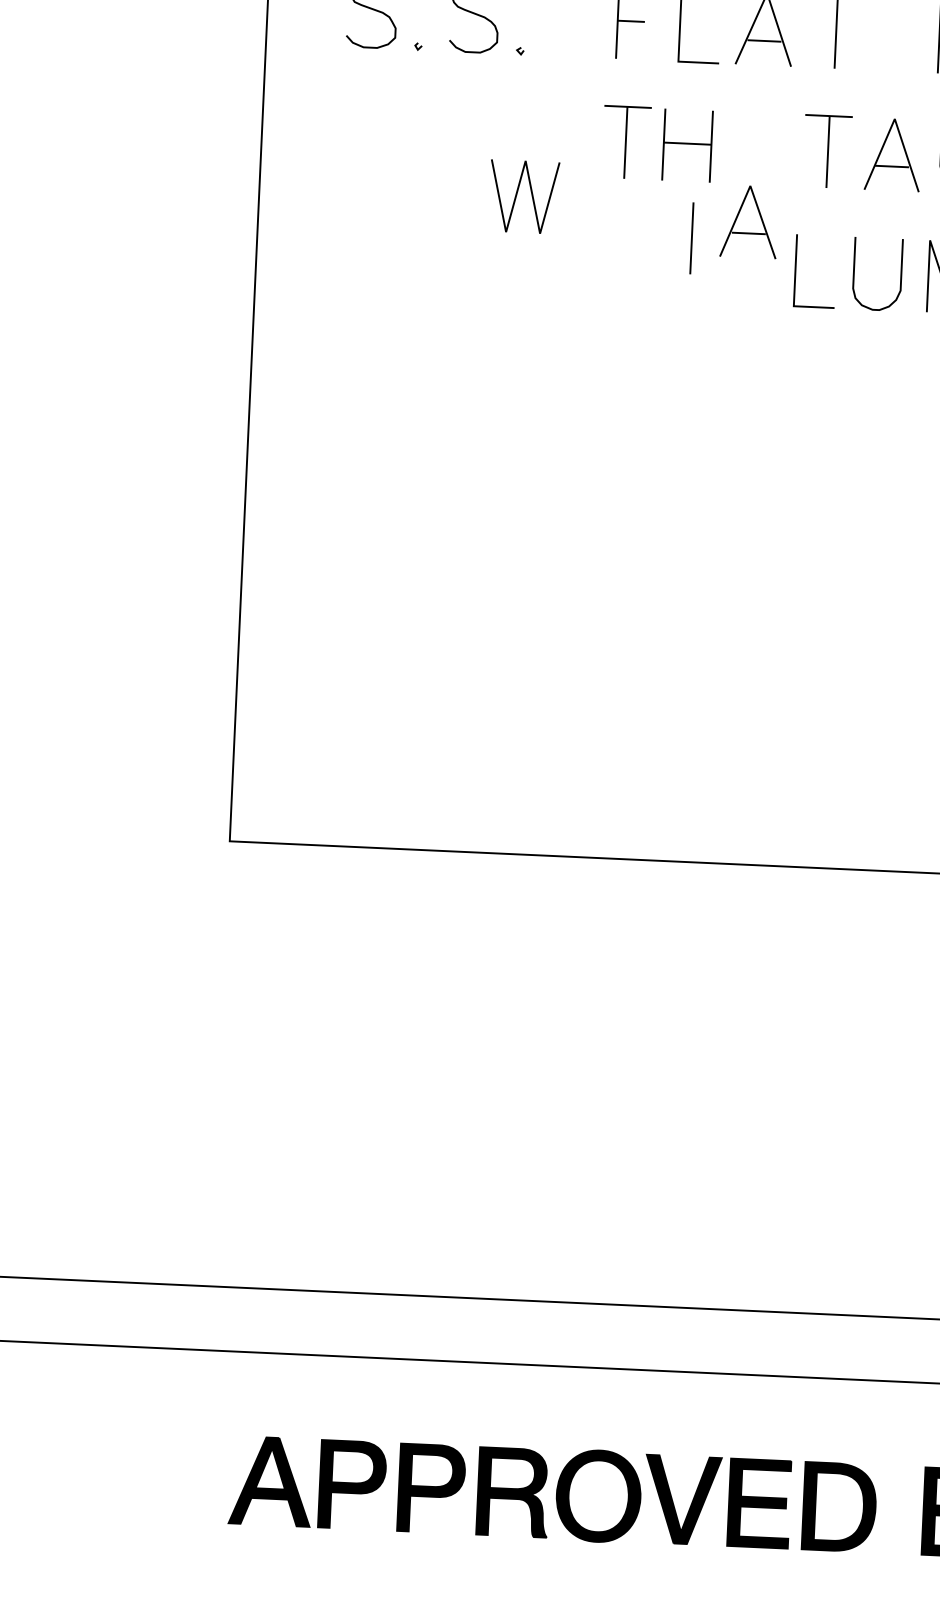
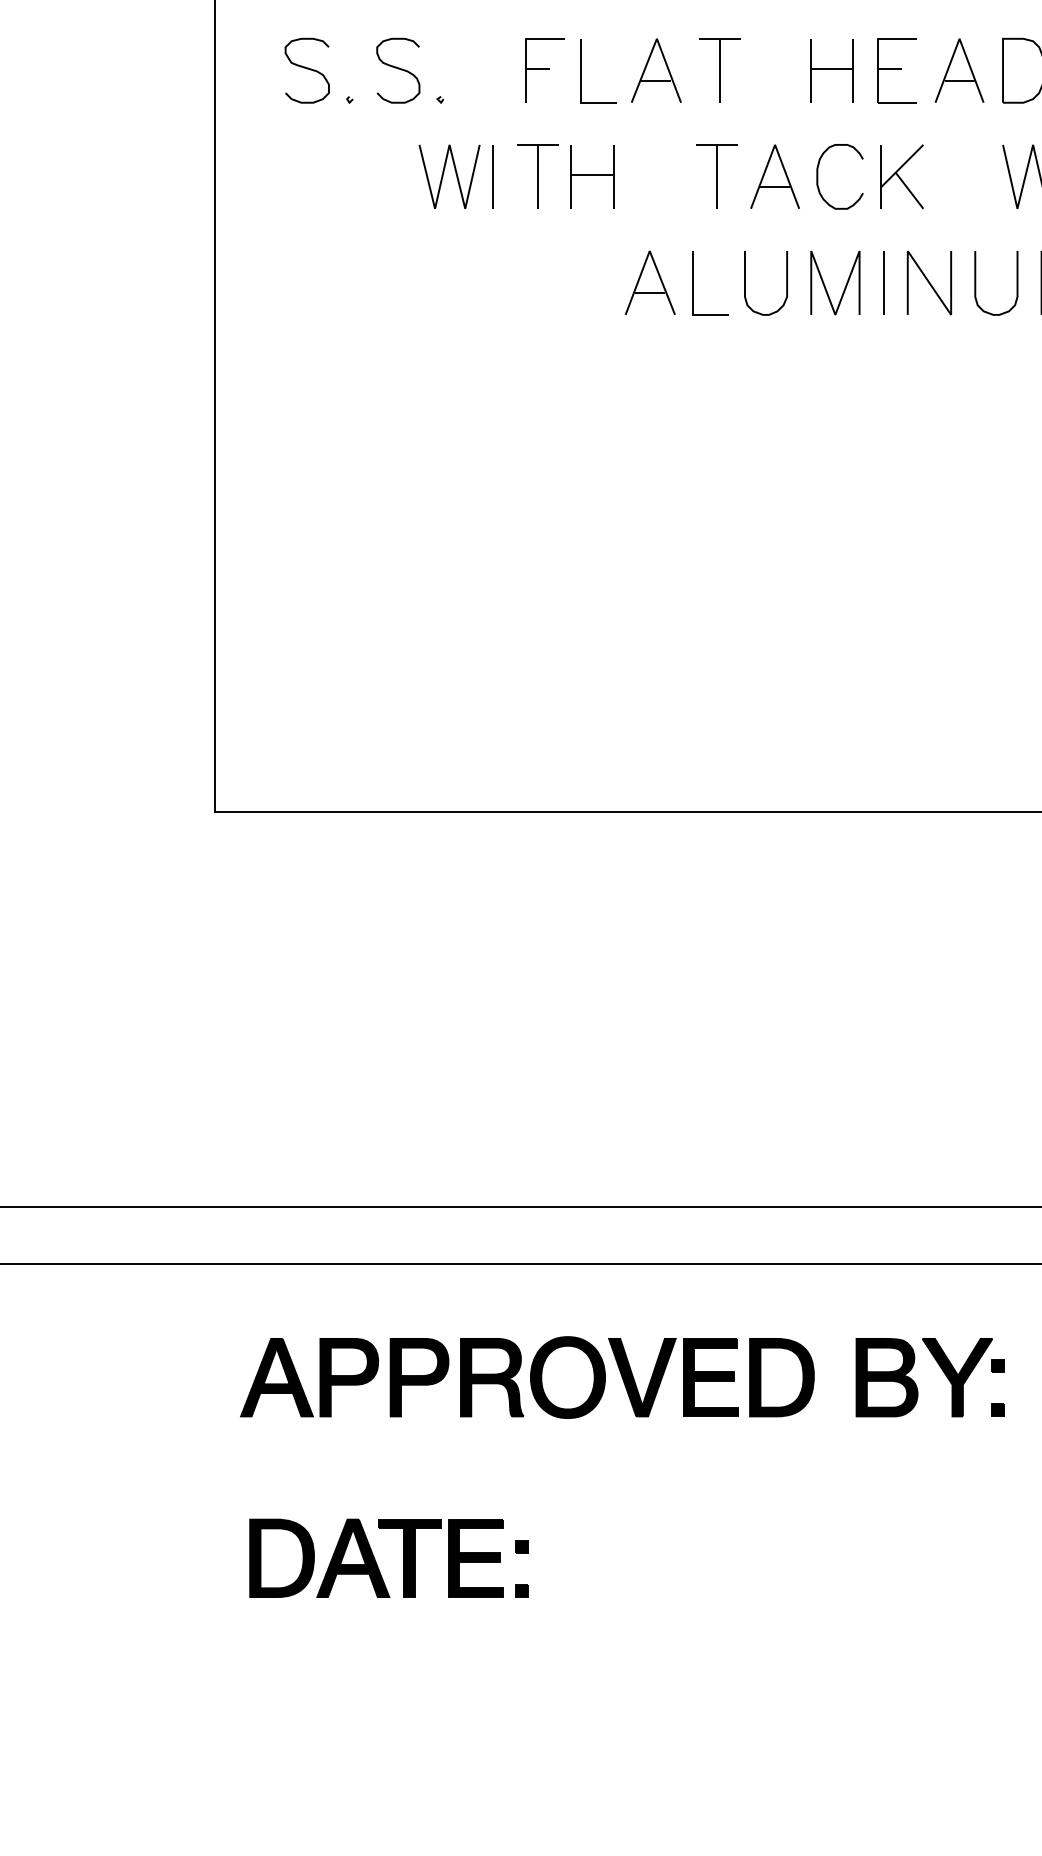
line: (517, 196) -> (443, 176), moved
part: (749, 221) -> (650, 282), moved
line: (691, 237) -> (492, 176), moved

